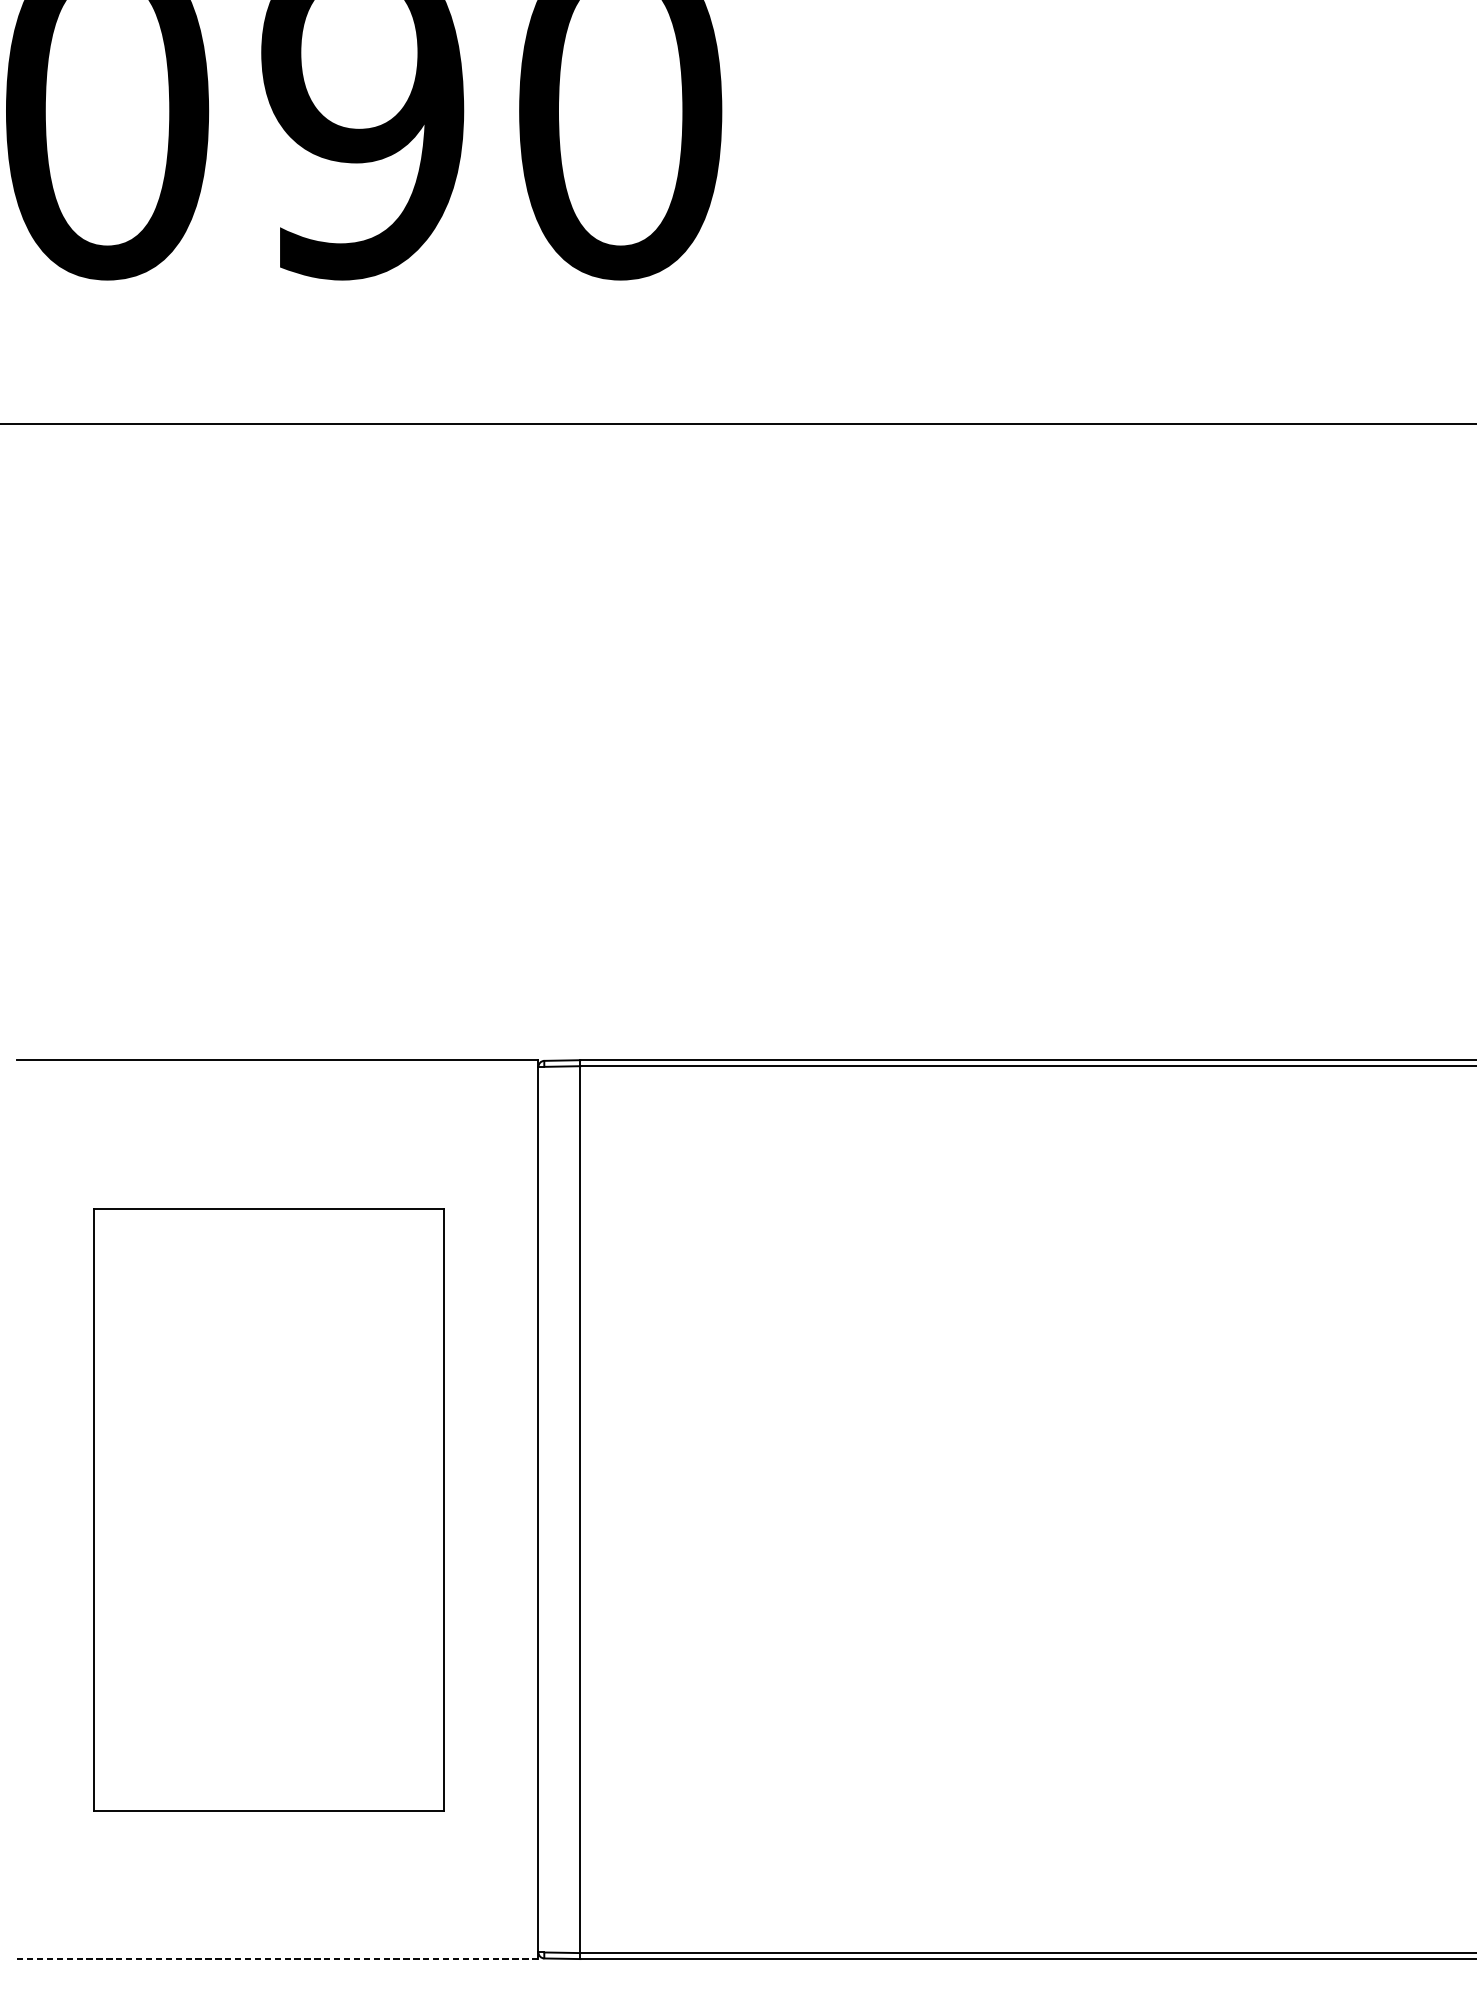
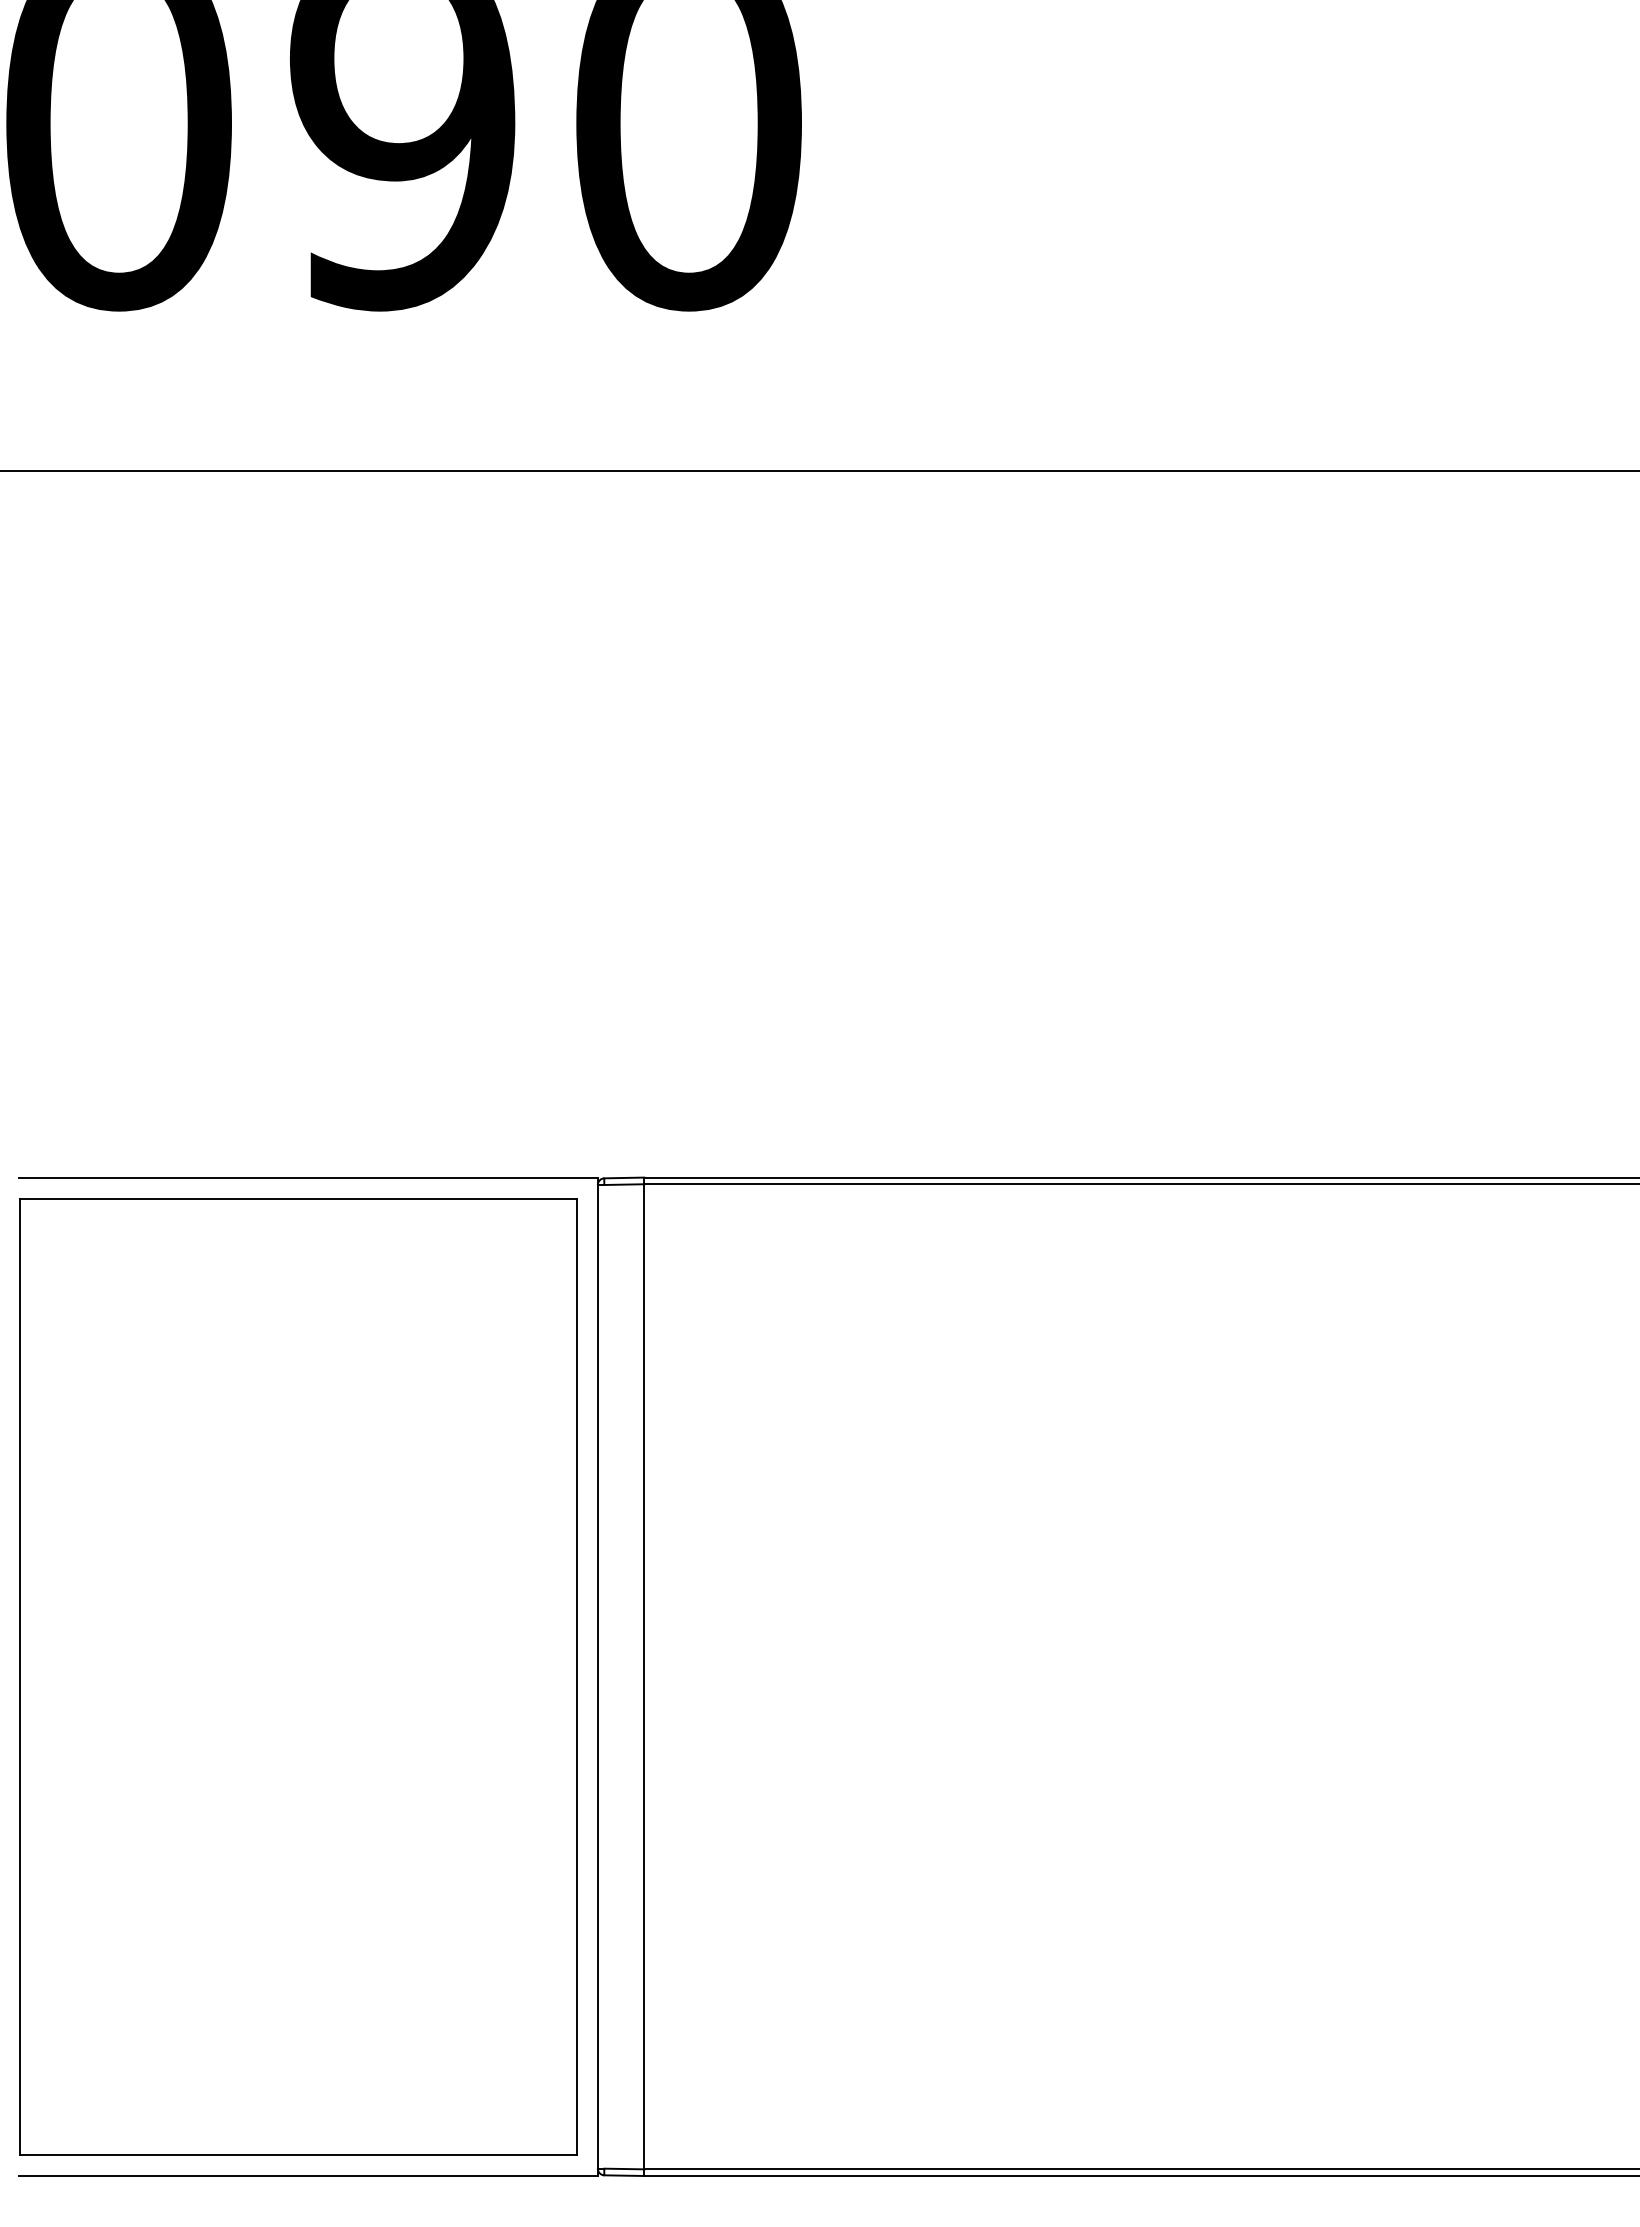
part: (268, 1509) -> (298, 1676), size x1.43
line: (277, 1959) -> (308, 2176), dashed -> solid

